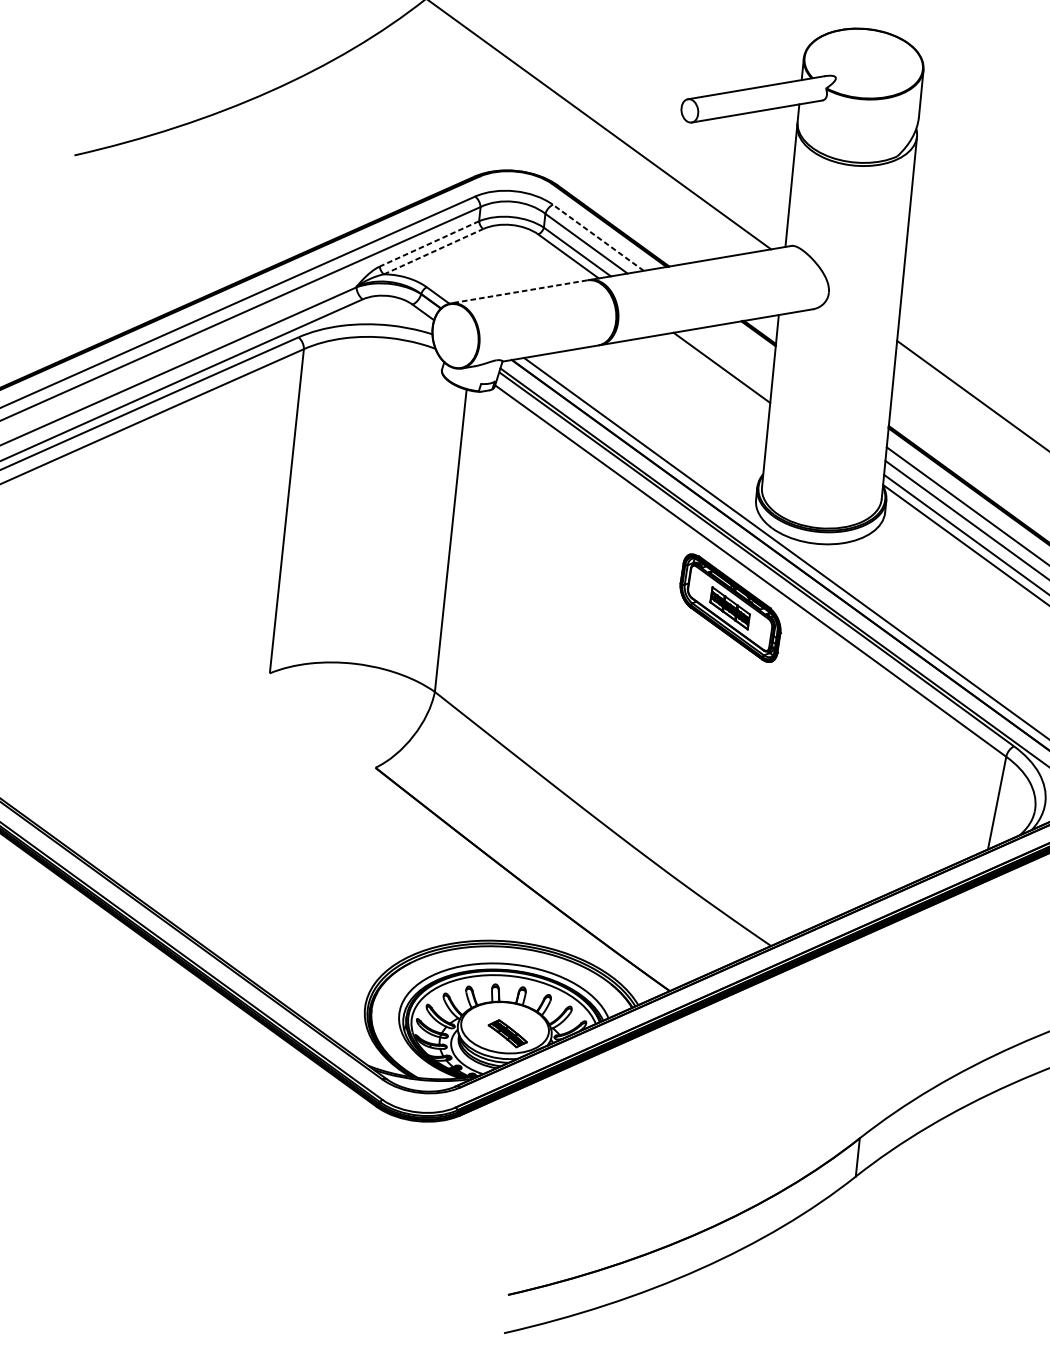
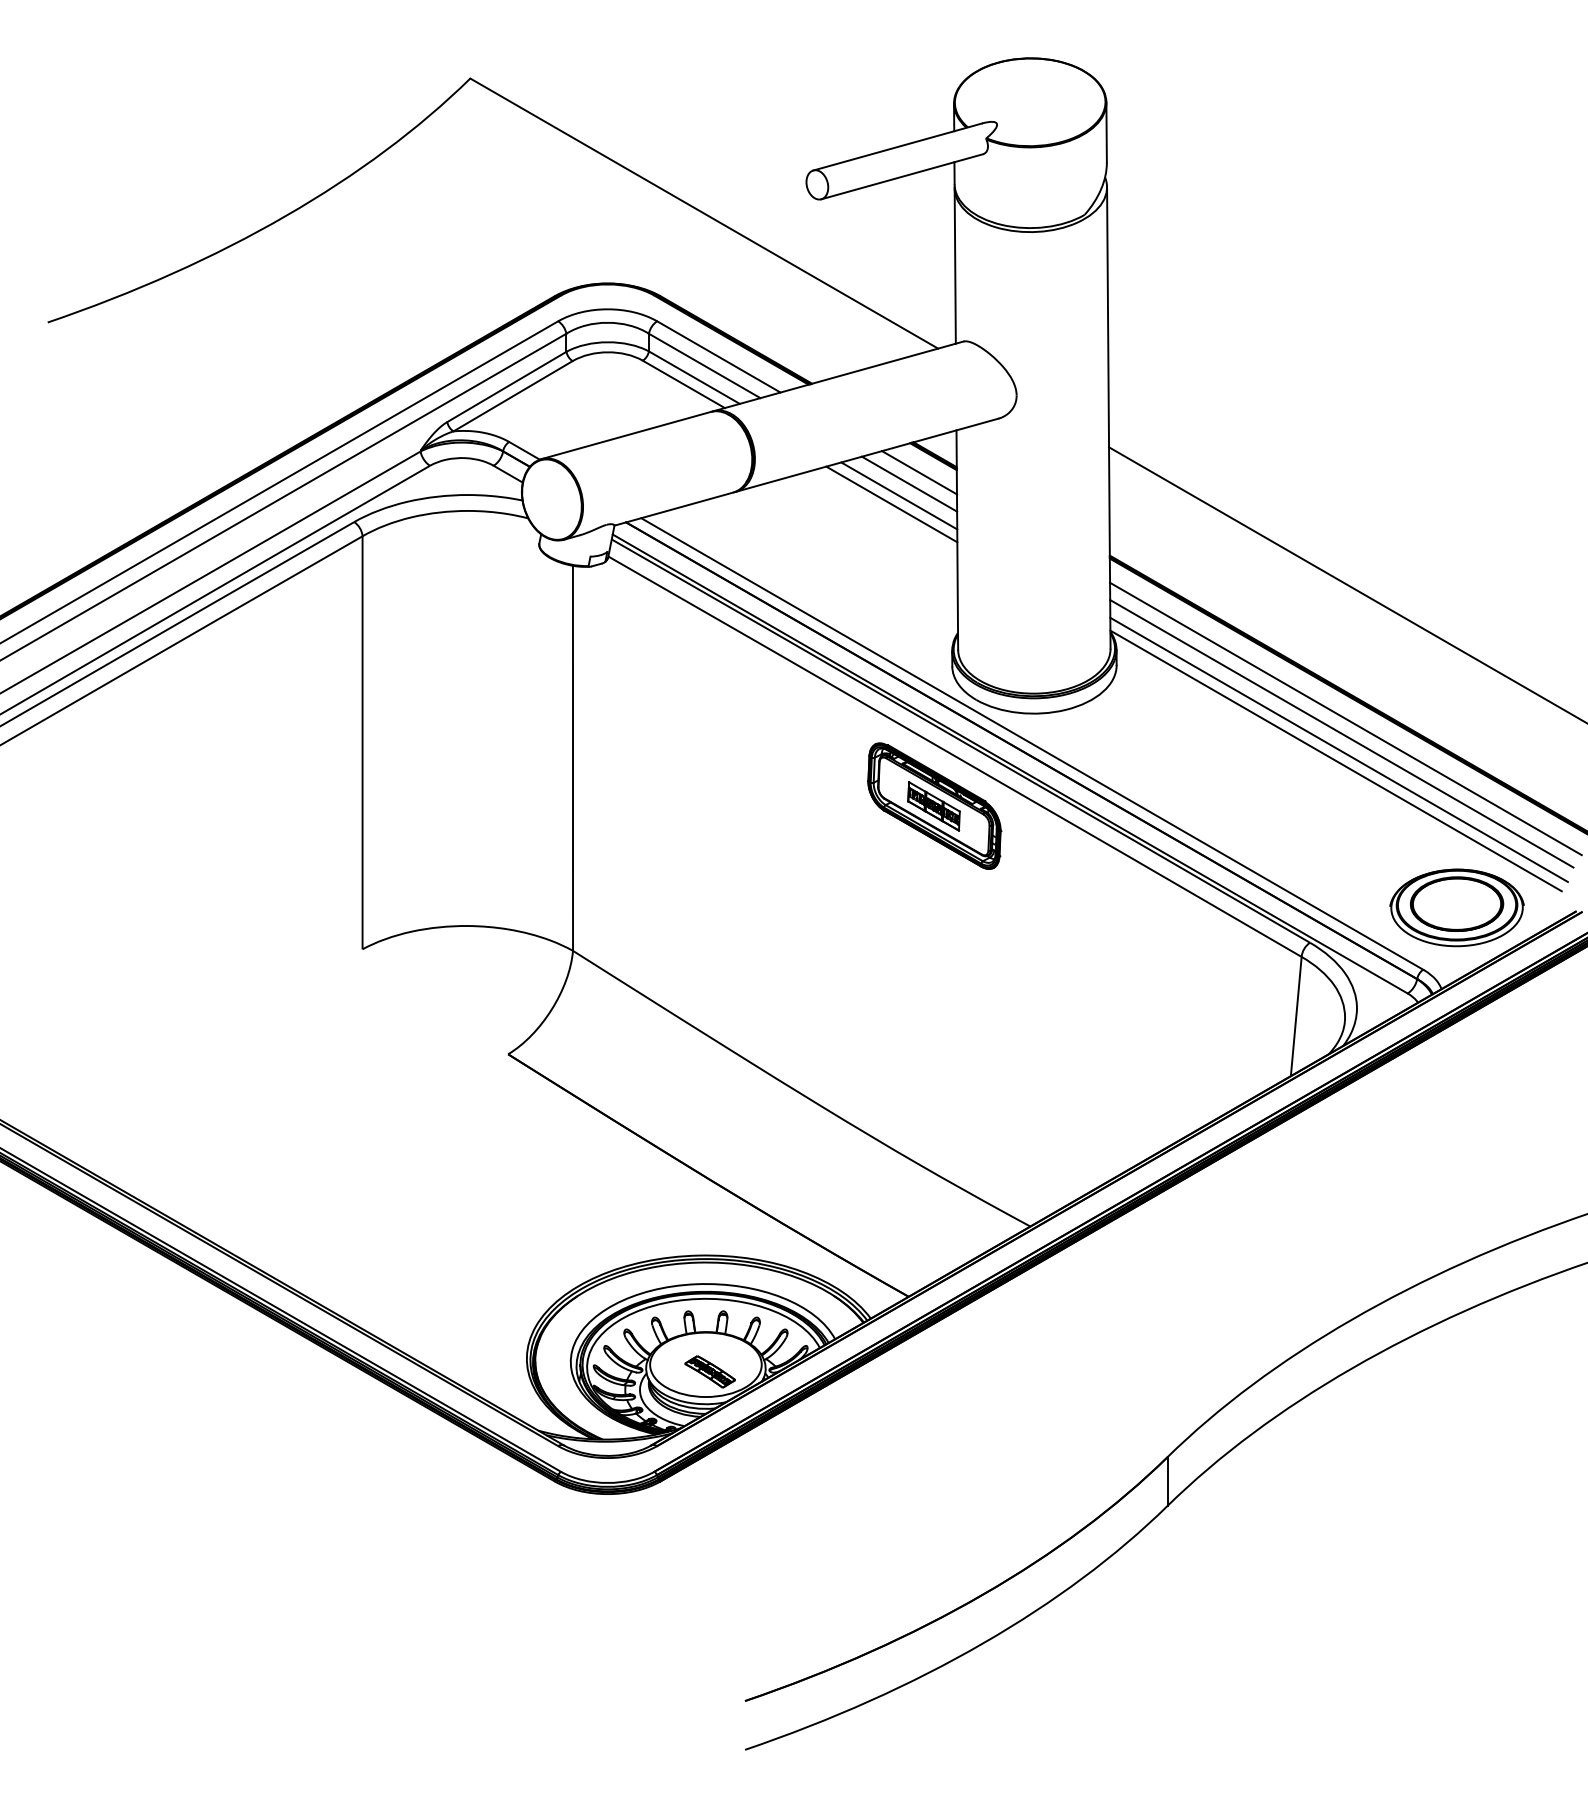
line: (598, 237) -> (718, 356), dashed -> solid
line: (429, 244) -> (506, 387), dashed -> solid
line: (433, 251) -> (513, 396), dashed -> solid
line: (518, 291) -> (625, 435), dashed -> solid
line: (746, 345) -> (919, 472), added
line: (737, 352) -> (909, 483), added
line: (728, 361) -> (899, 495), added

